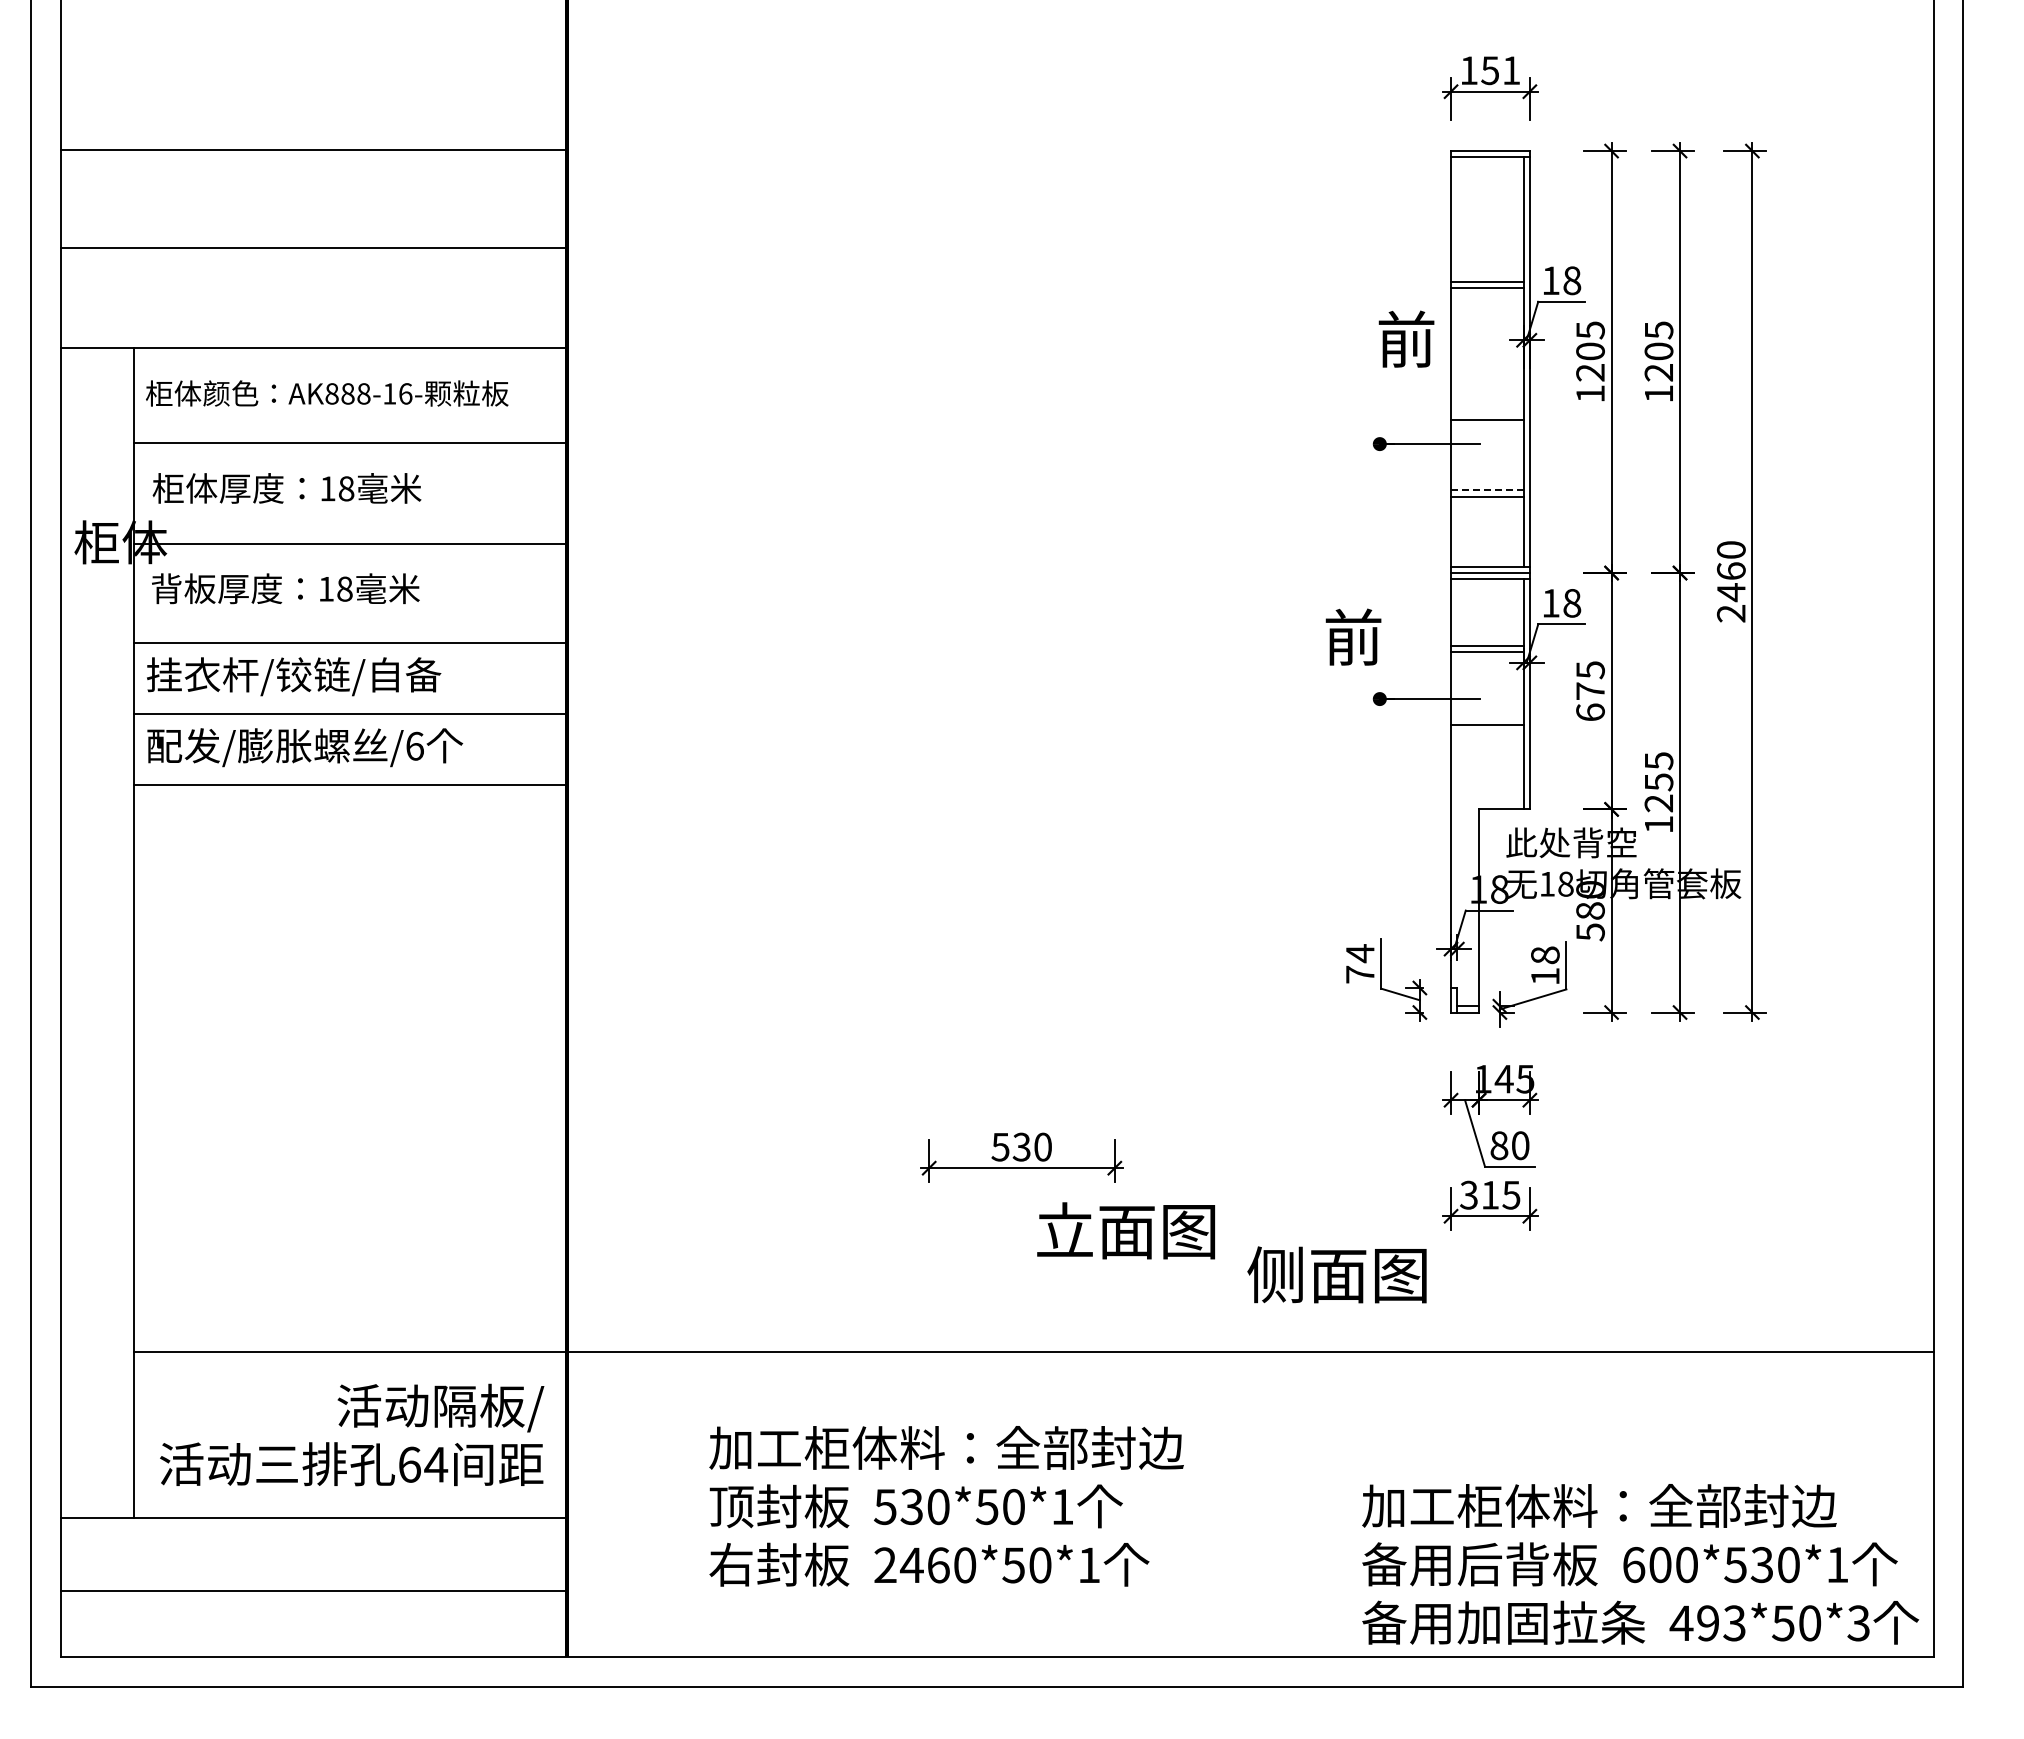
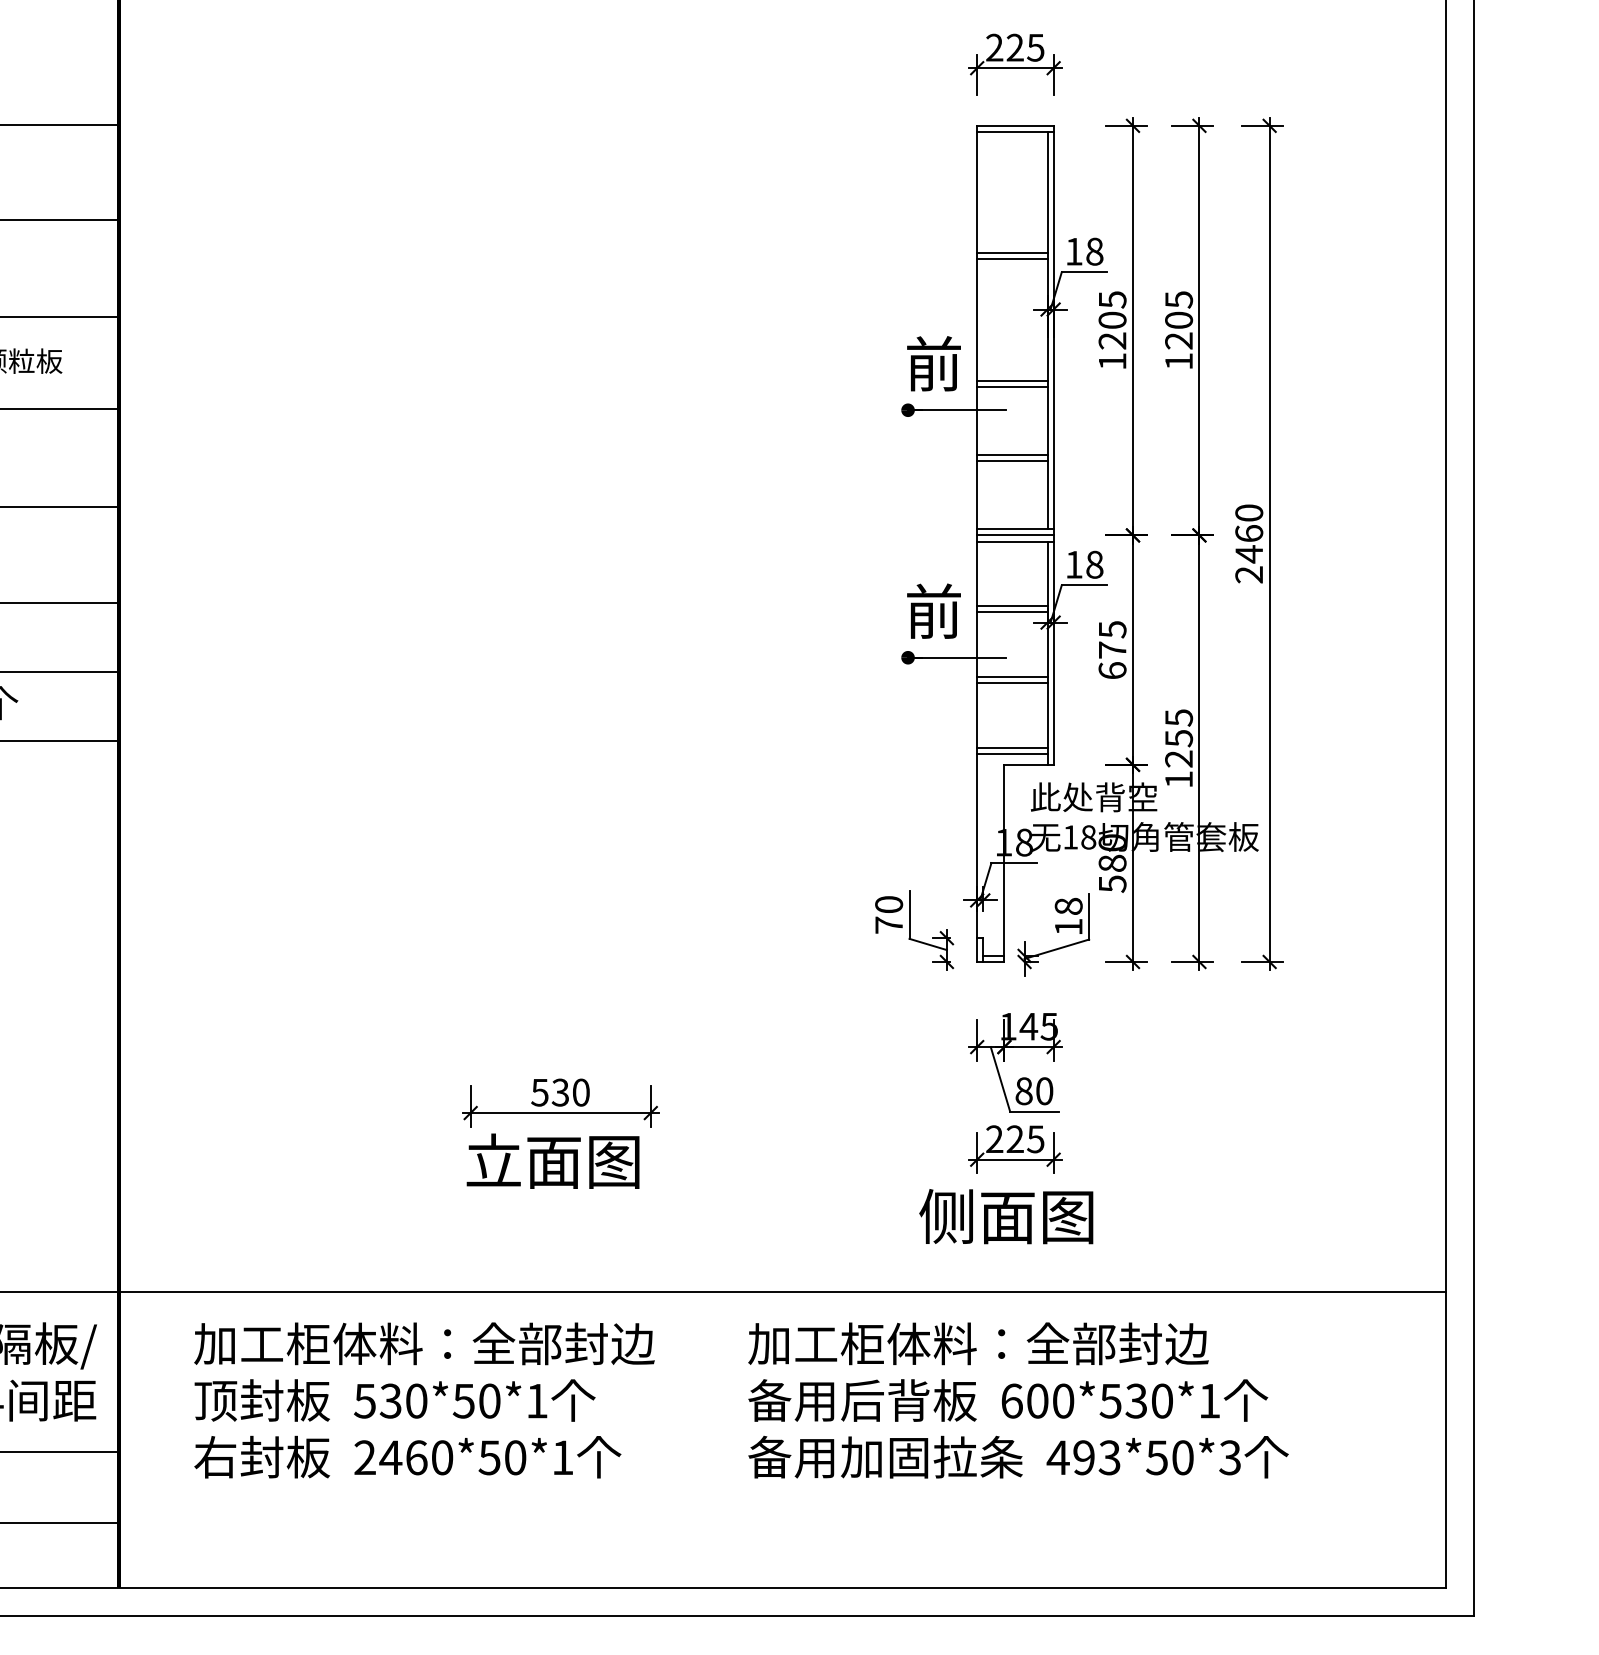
text: (1490, 70) -> (1015, 47), 151 -> 225
text: (1406, 338) -> (933, 363), moved
line: (1487, 414) -> (1012, 381), added
line: (1487, 490) -> (1012, 455), dashed -> solid
text: (1353, 636) -> (933, 610), moved
line: (1487, 718) -> (1012, 676), added
line: (1487, 791) -> (1012, 747), added
line: (1487, 797) -> (1012, 753), added
text: (1359, 953) -> (888, 904), 74 -> 70
text: (1479, 1194) -> (1004, 1138), 315 -> 225
text: (1125, 1230) -> (552, 1160), moved
text: (1336, 1274) -> (1005, 1216), moved
text: (946, 1506) -> (424, 1400), moved
text: (1640, 1564) -> (1018, 1400), moved

